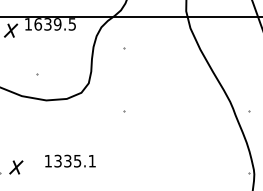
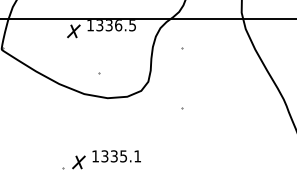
text: (48, 24) -> (109, 25), 1639.5 -> 1336.5
text: (70, 161) -> (116, 156), moved

